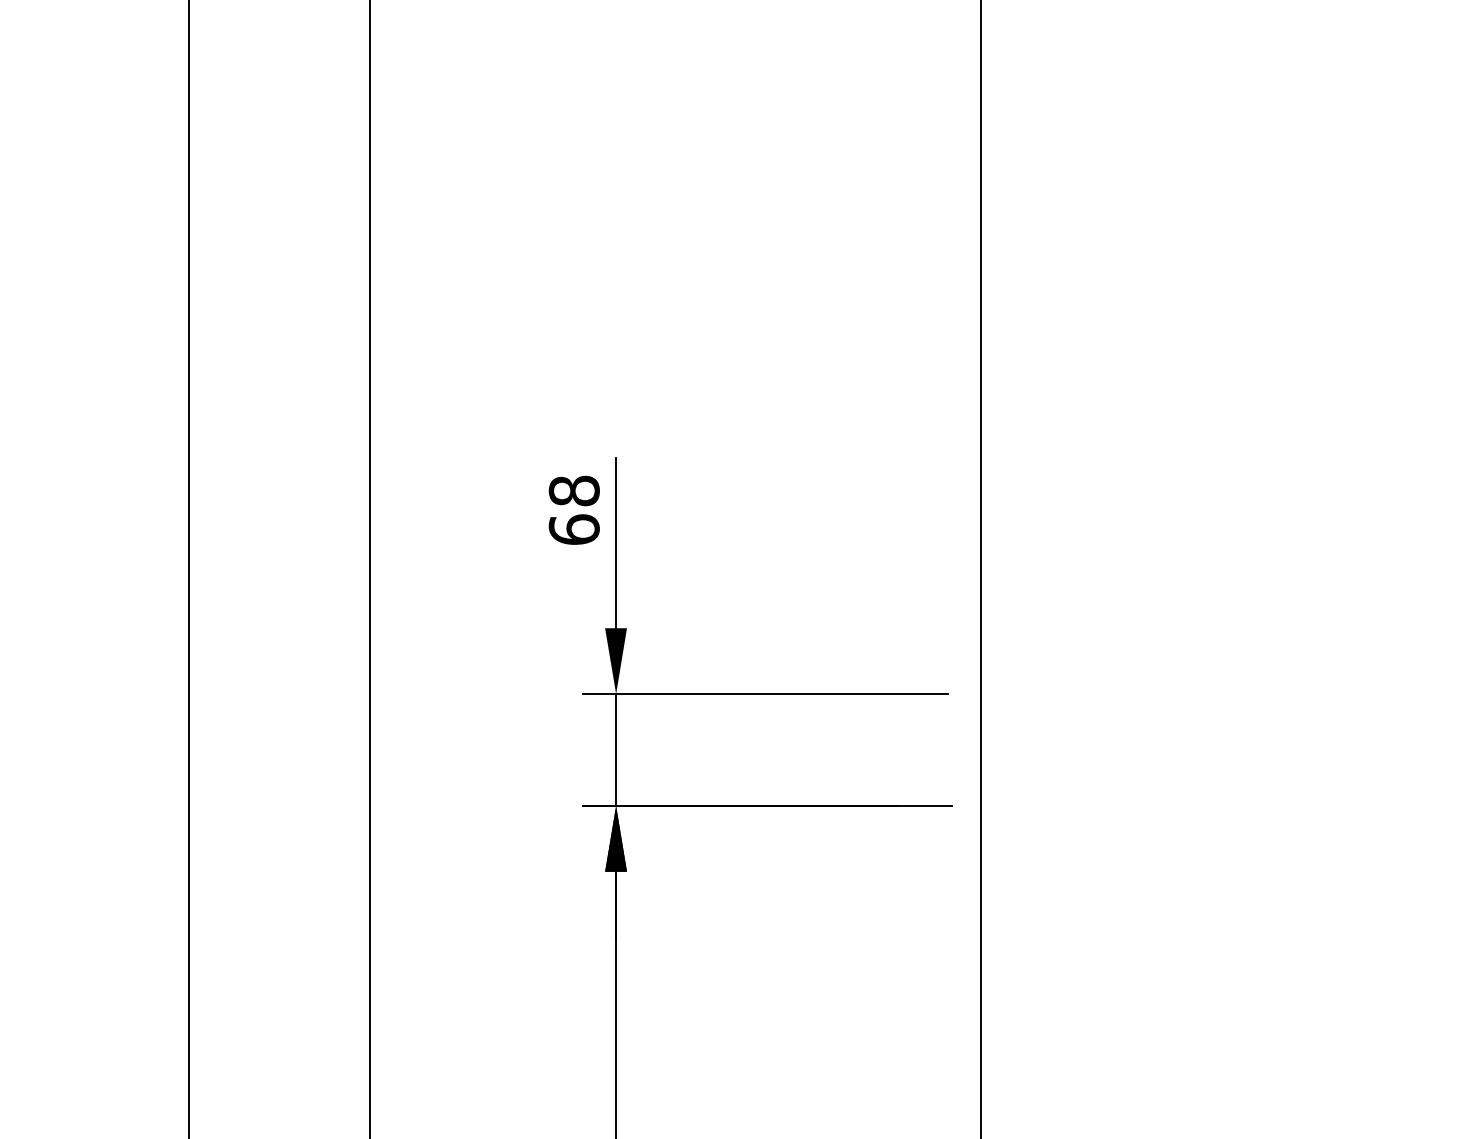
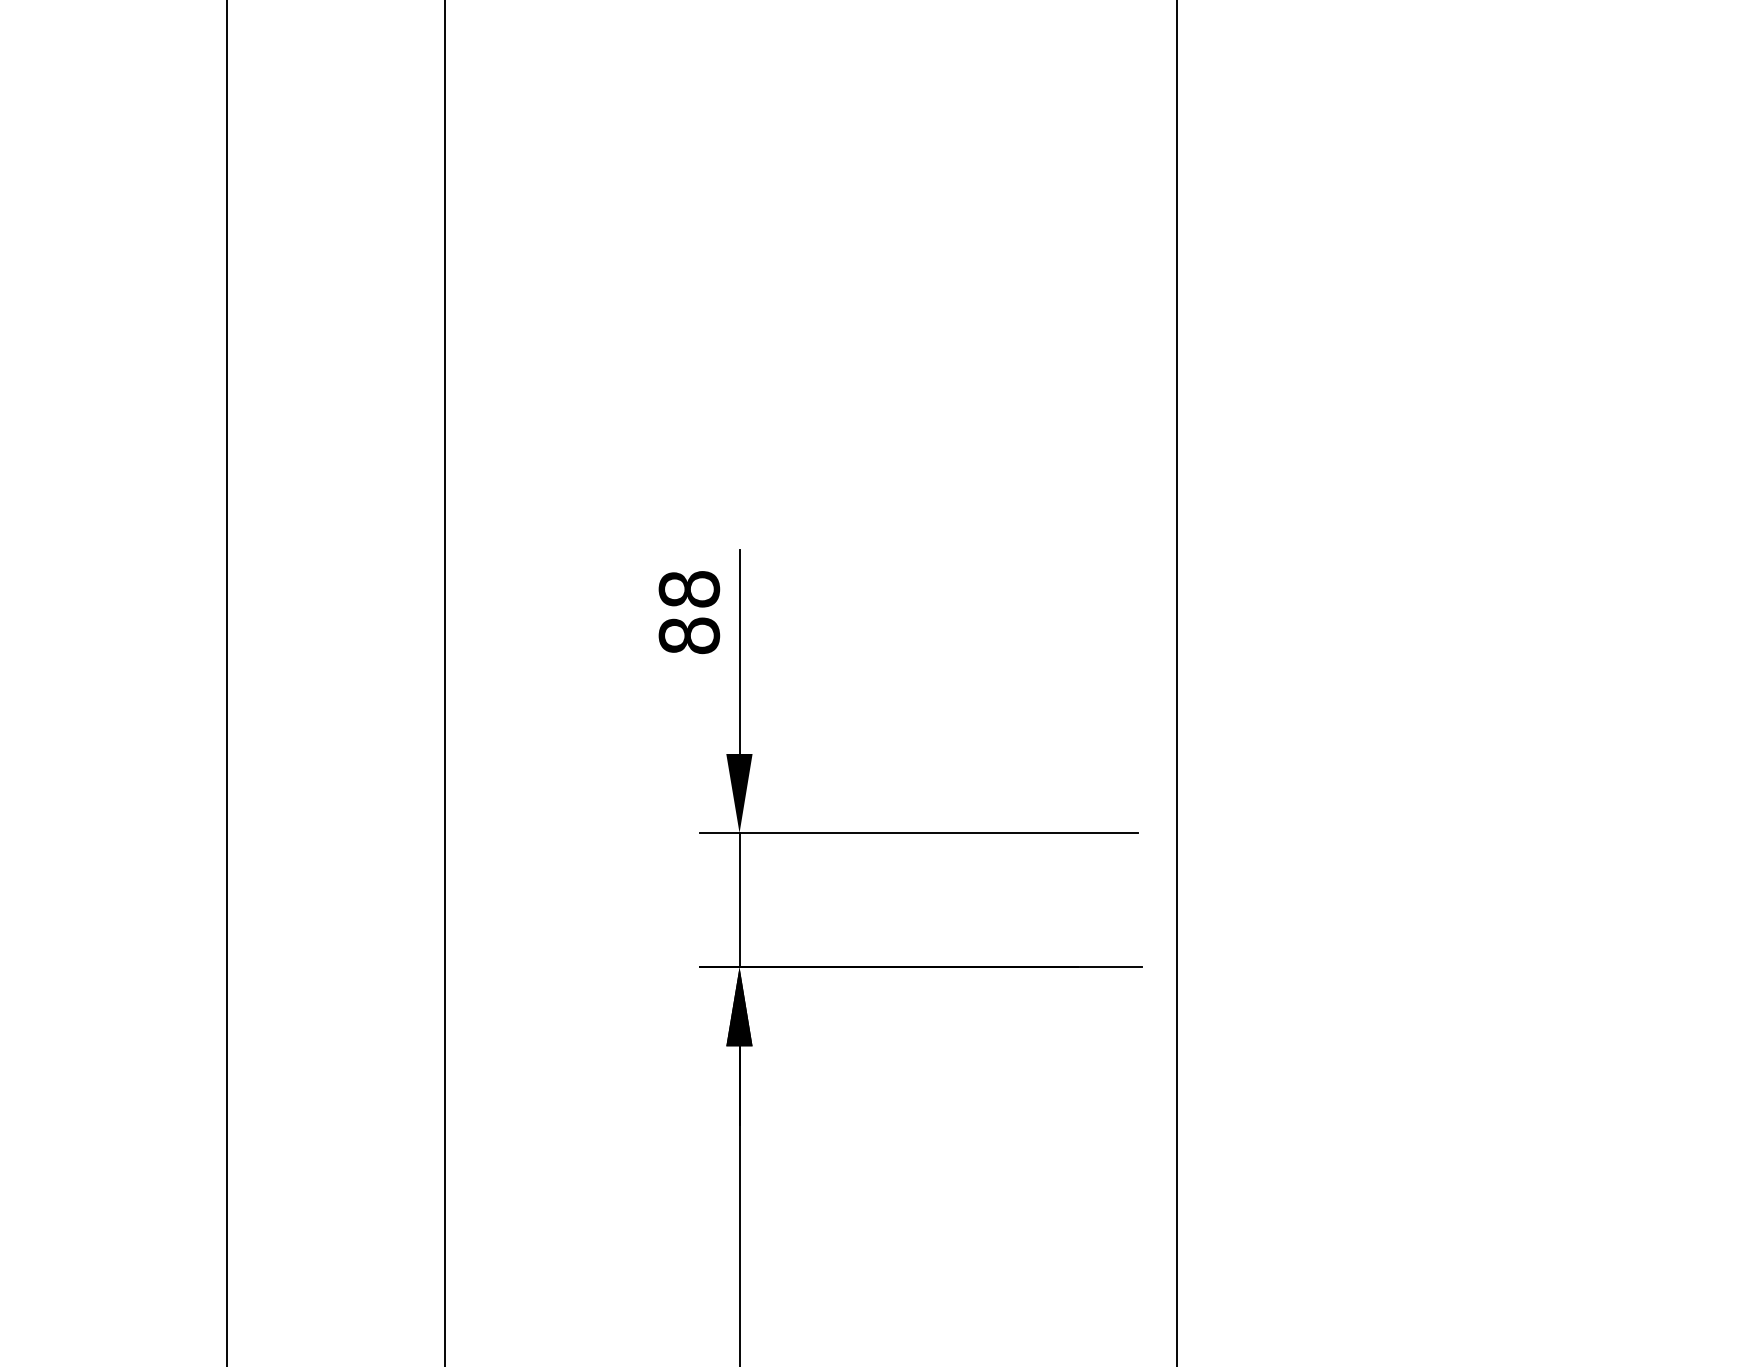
text: (573, 529) -> (688, 635), 68 -> 88

